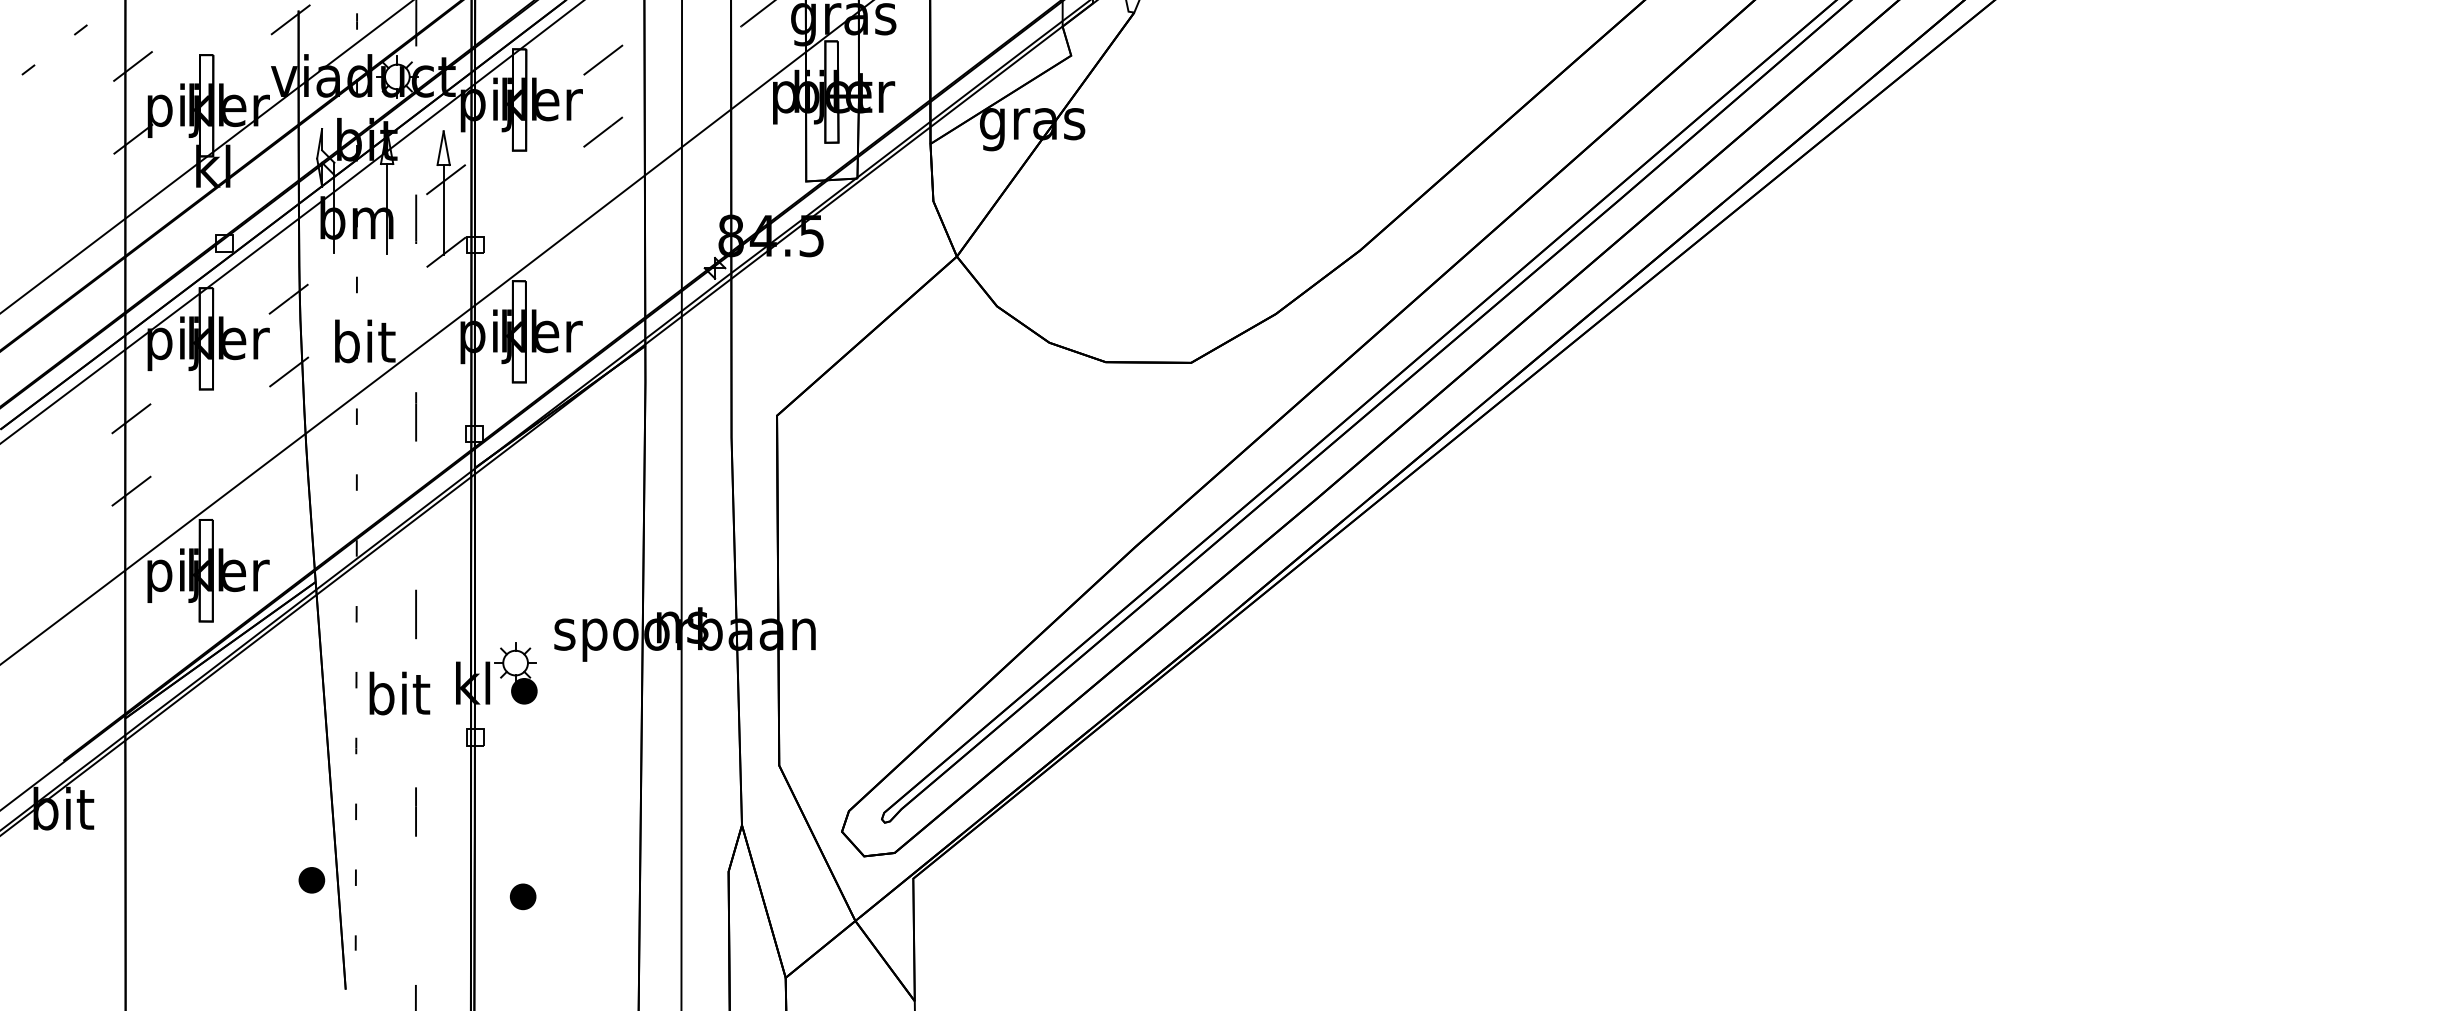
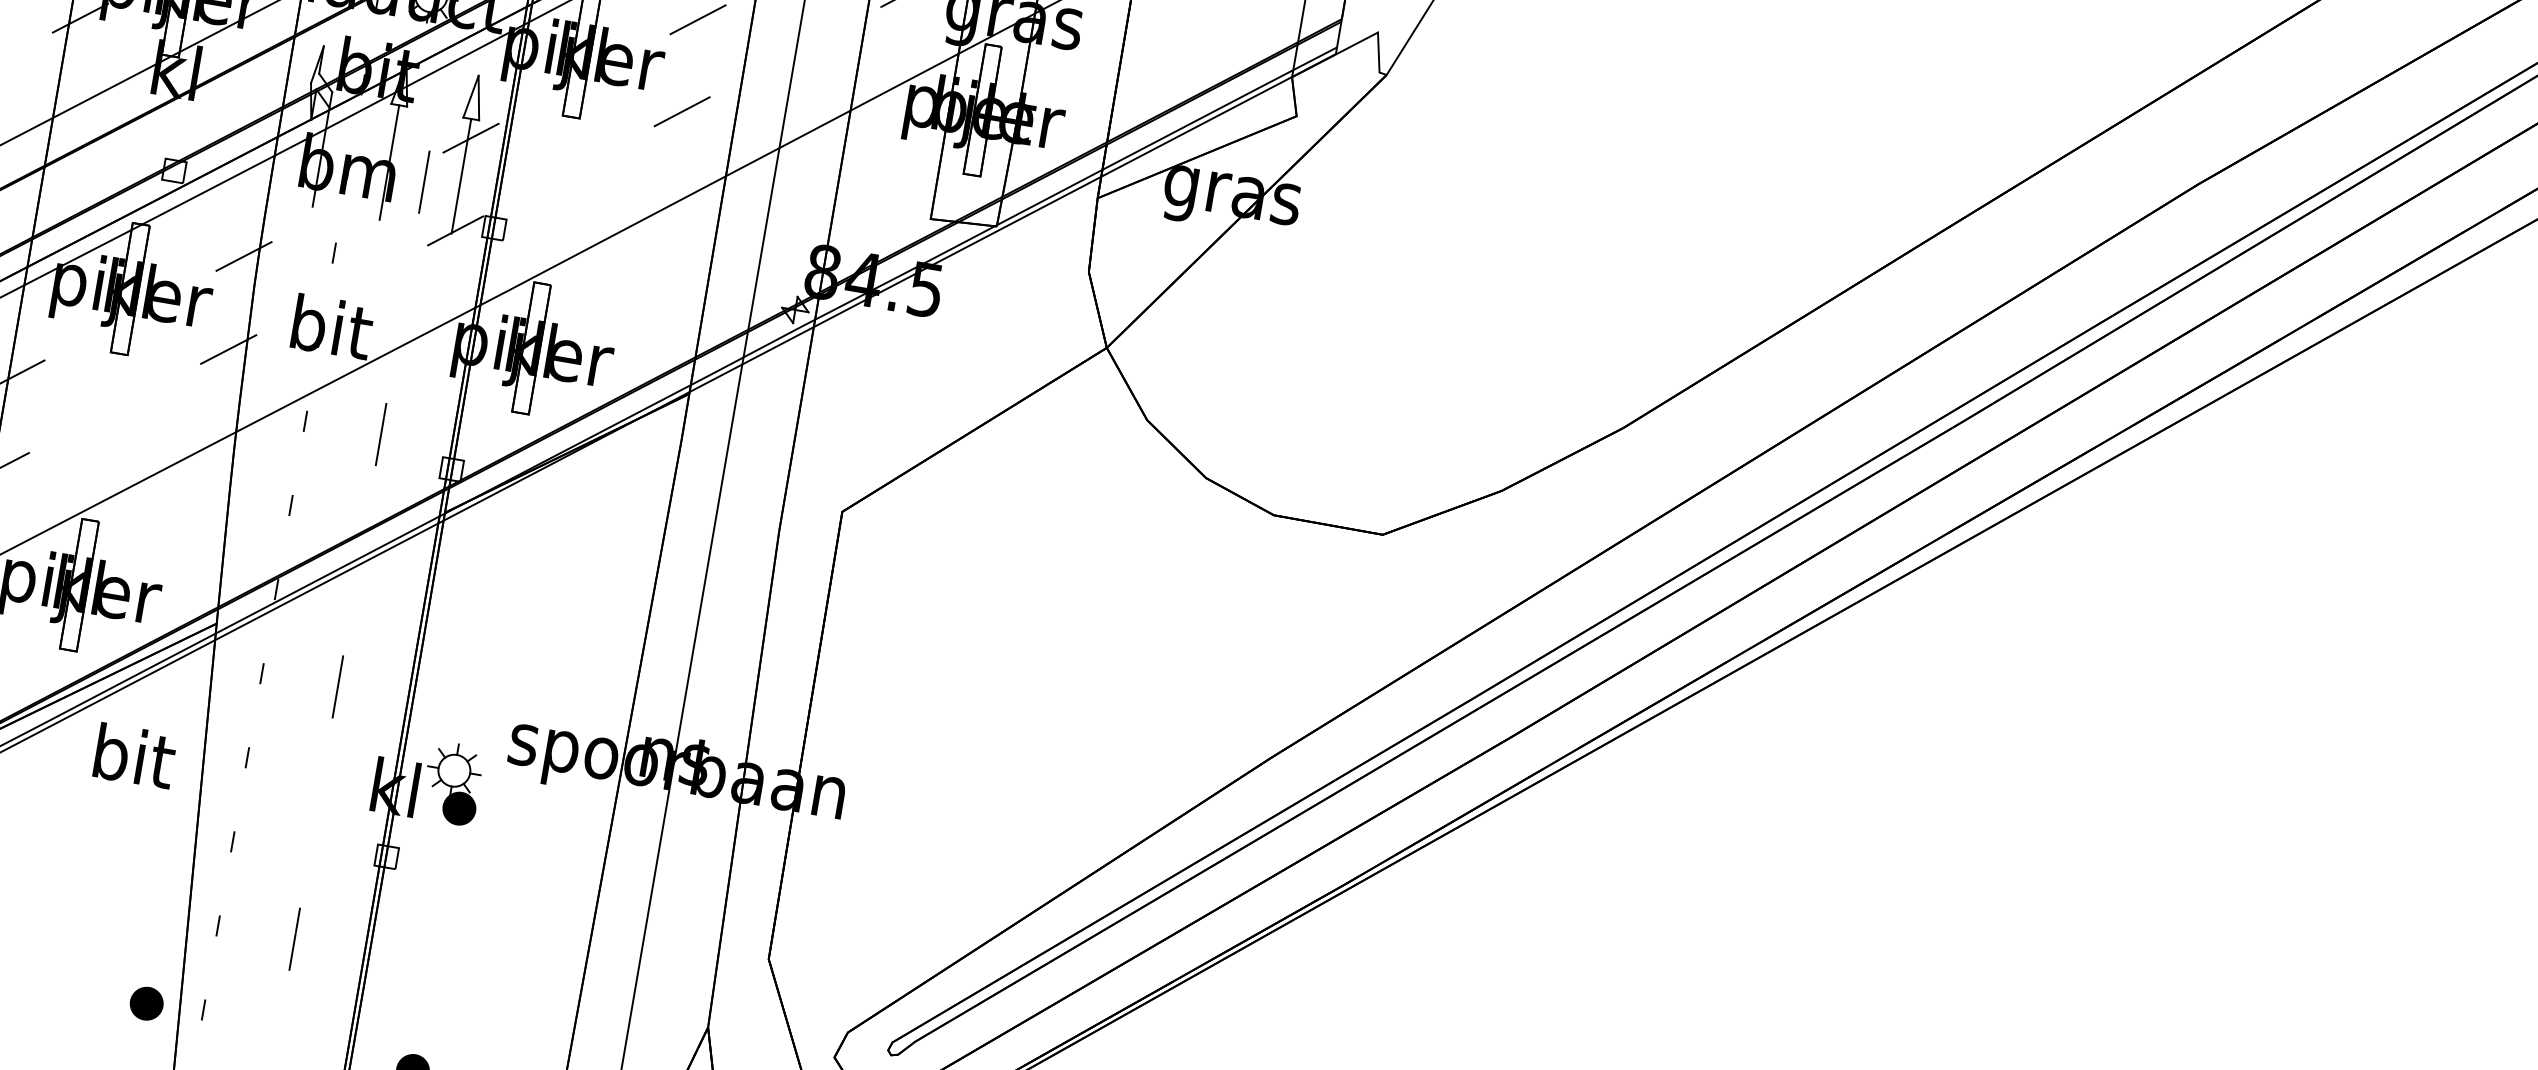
text: (399, 693) -> (134, 756), moved

